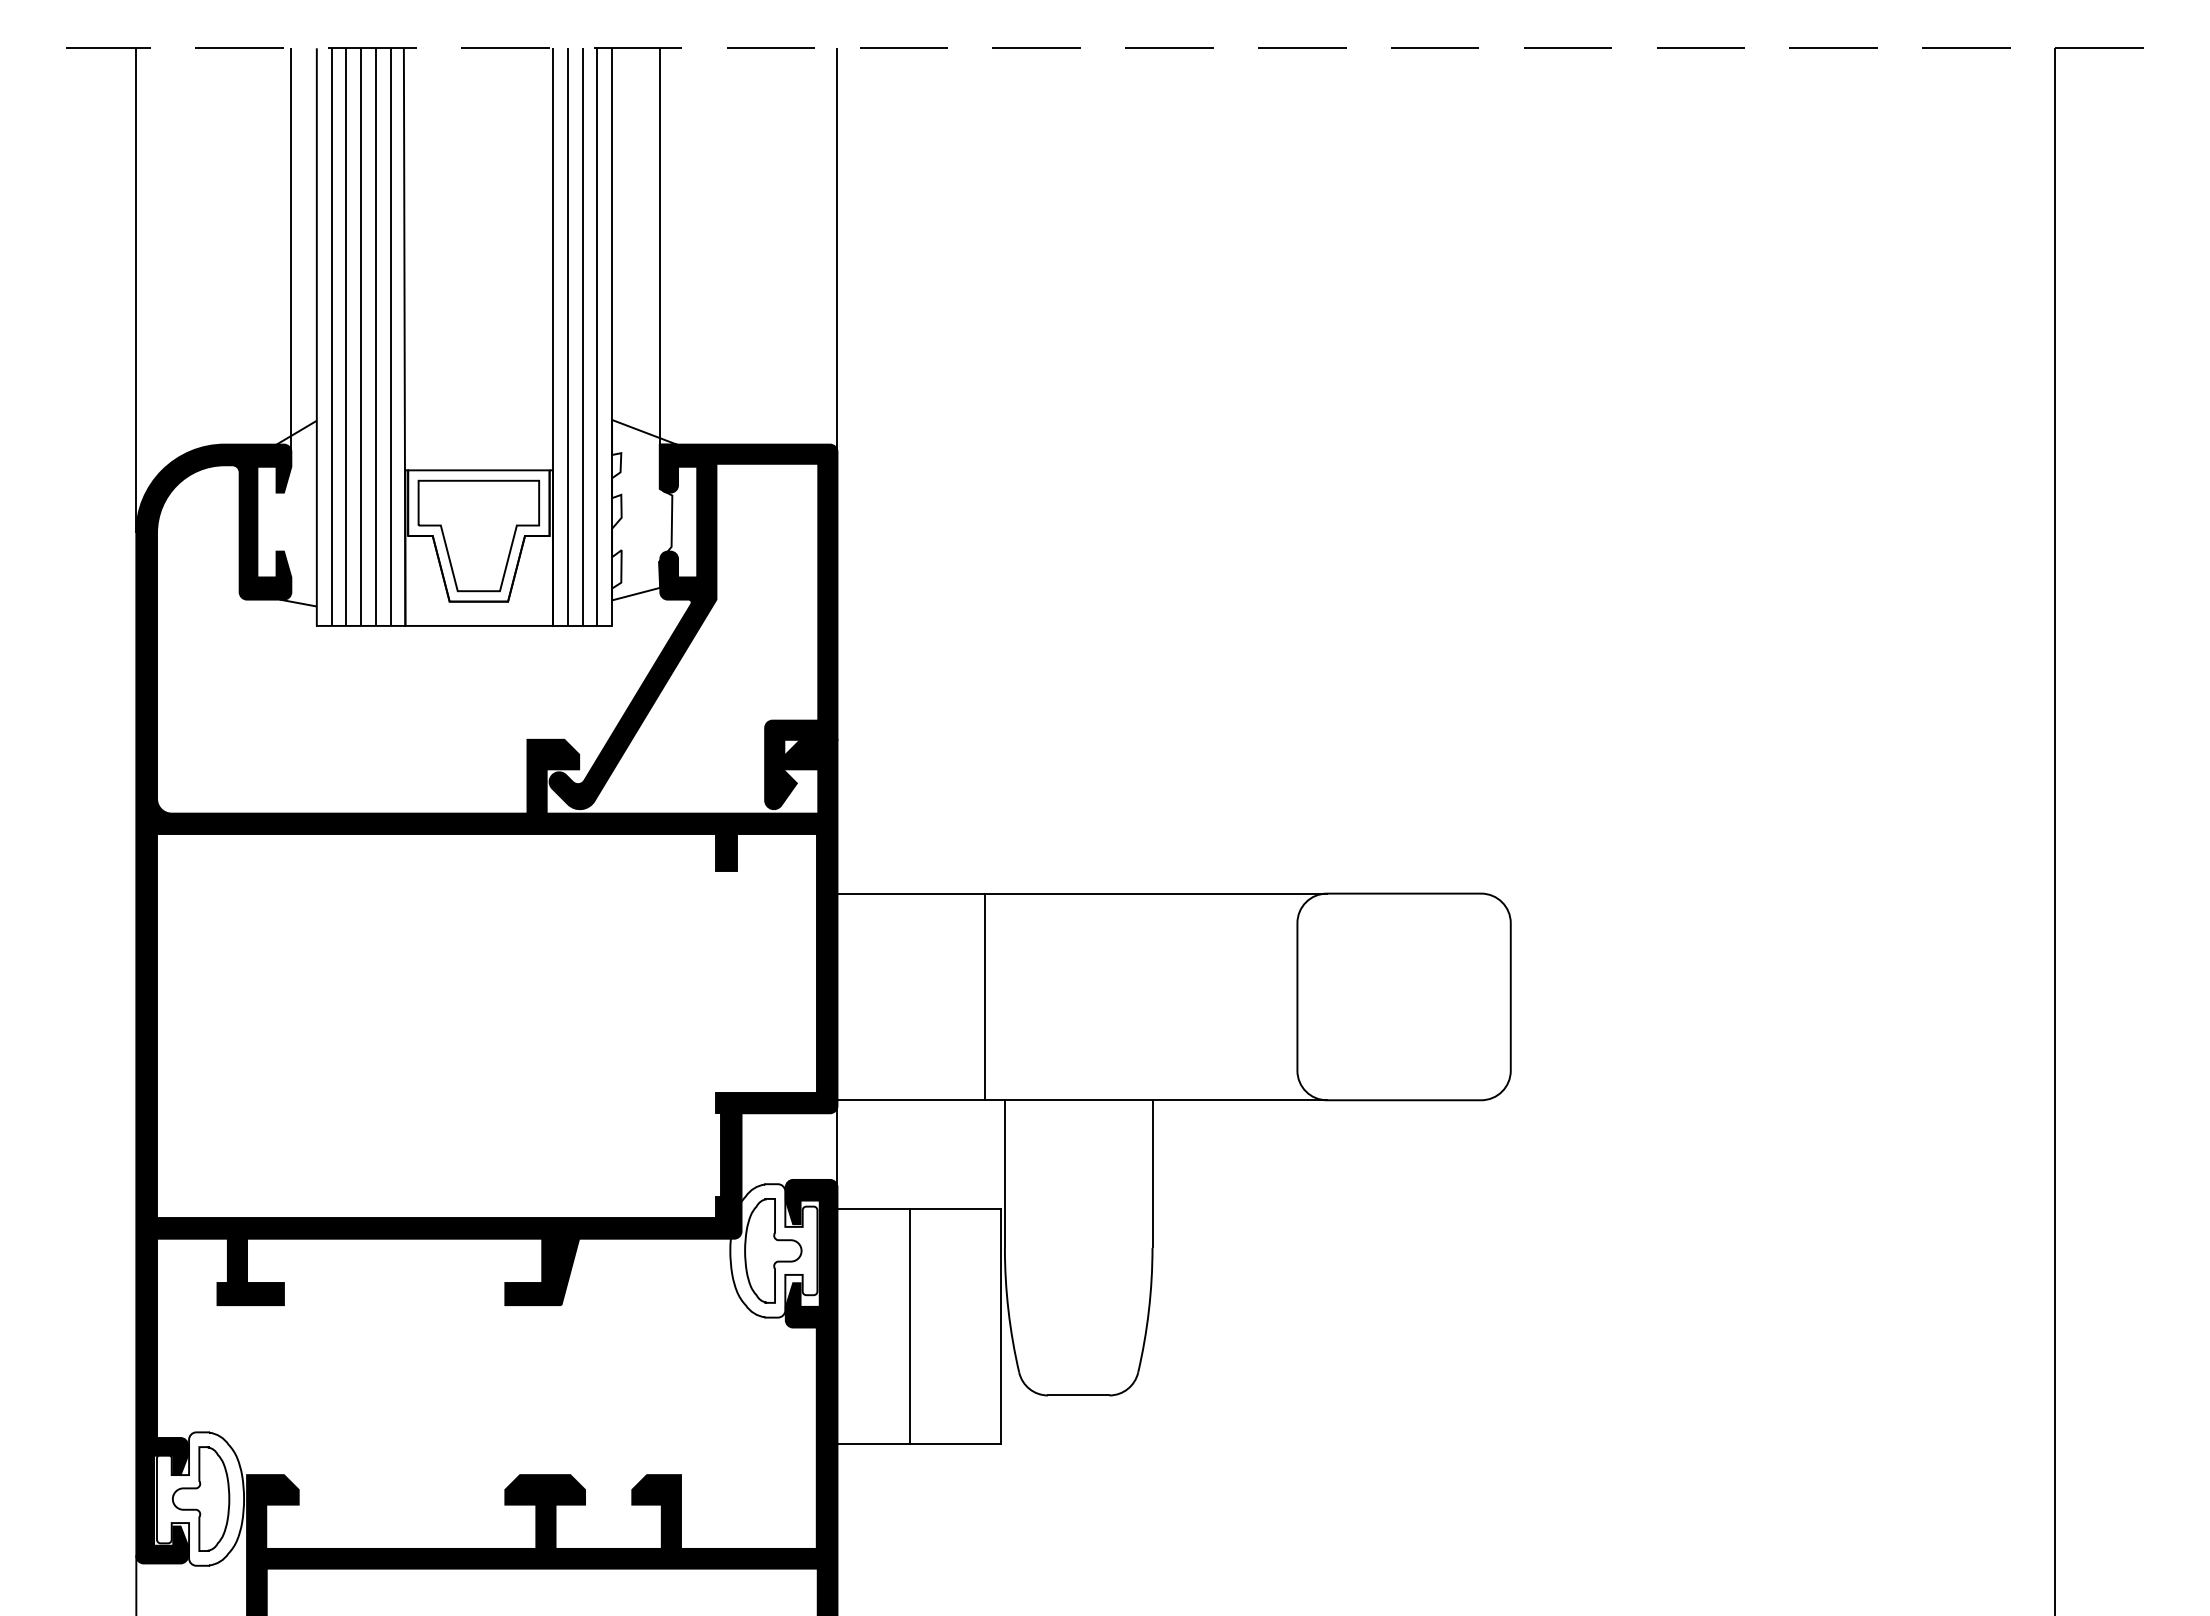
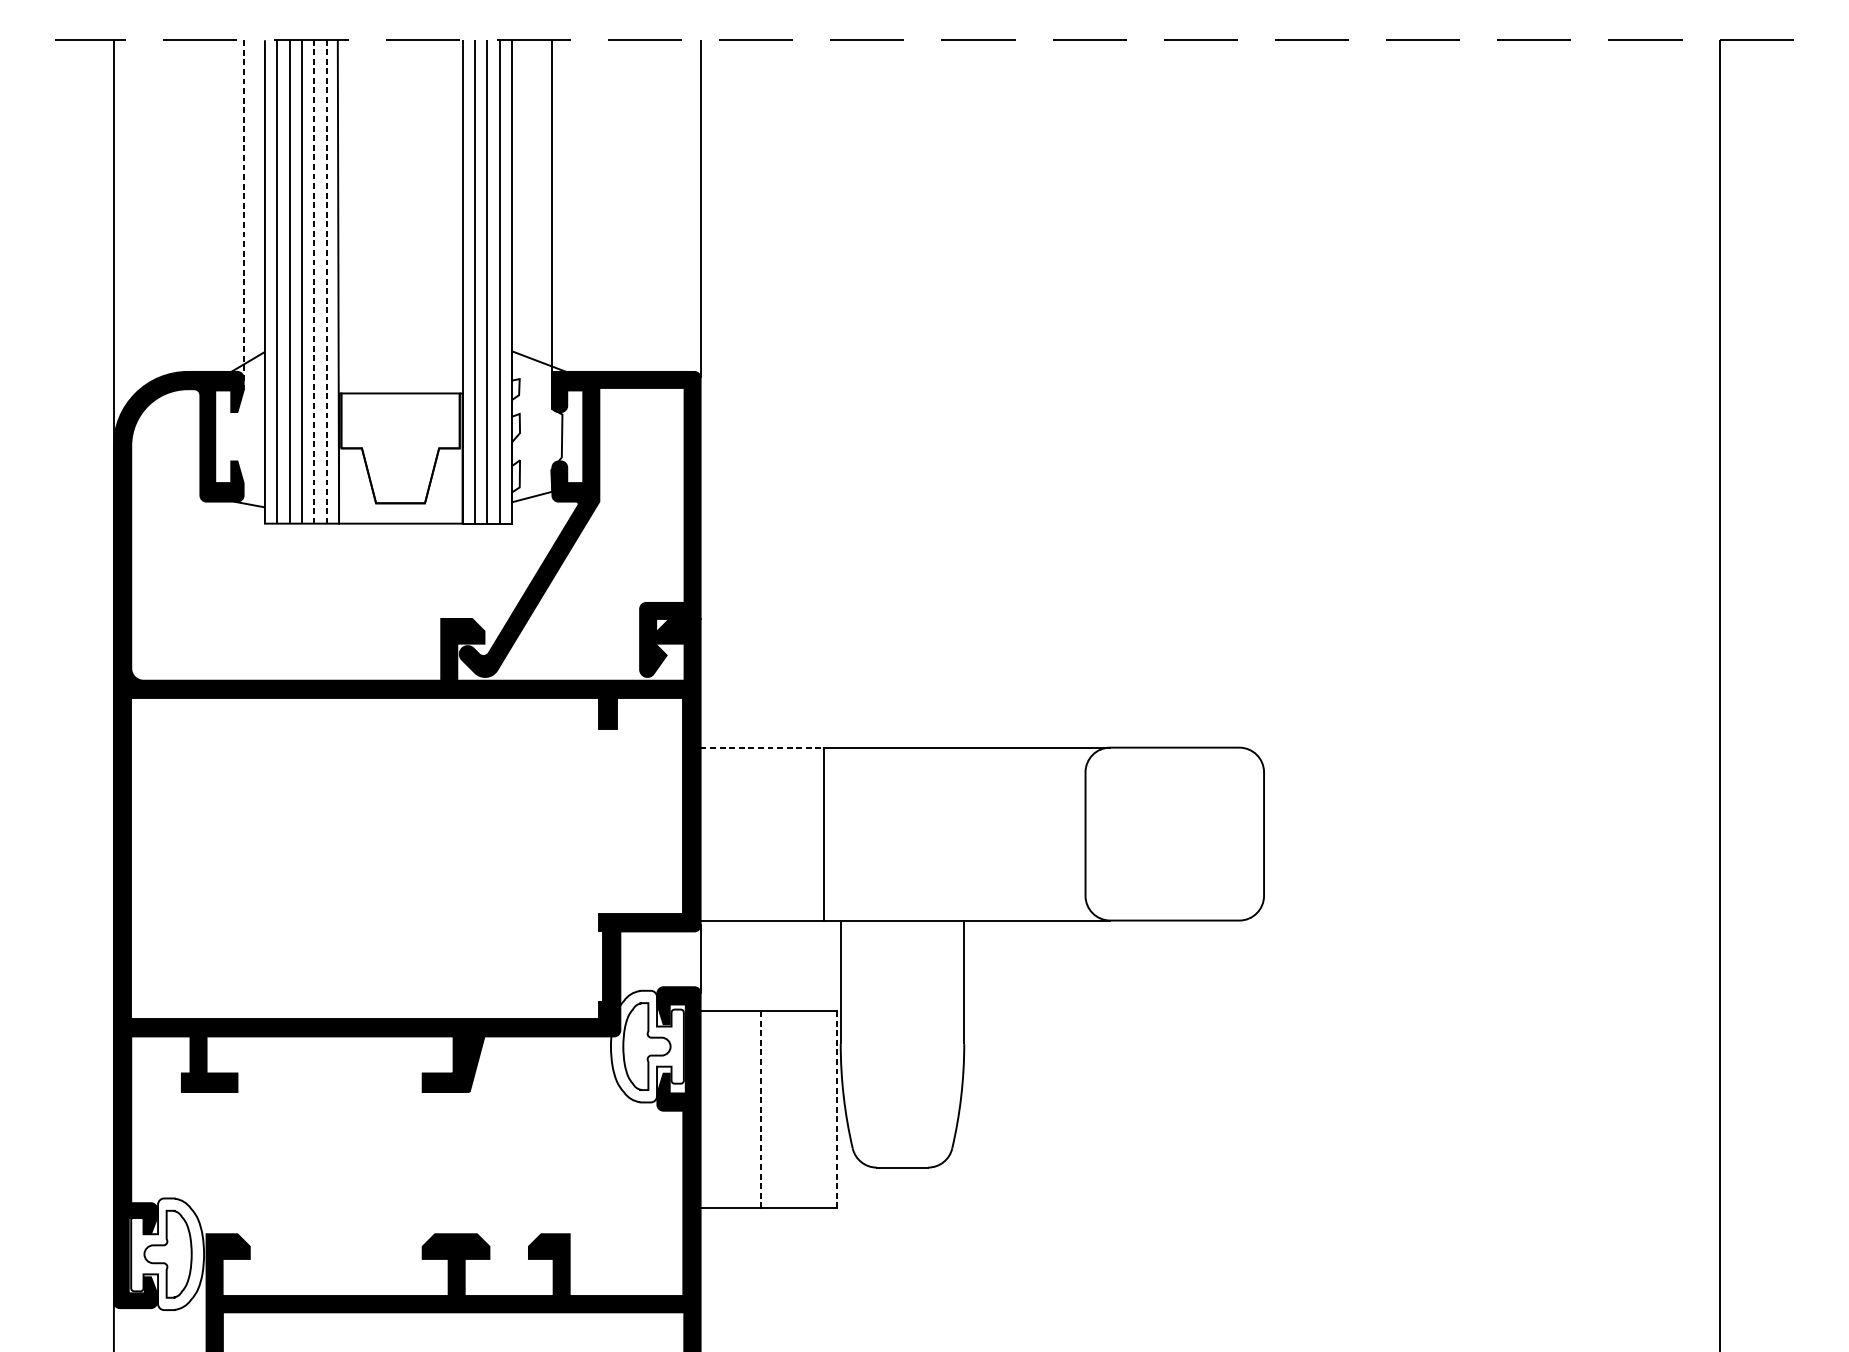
line: (291, 258) -> (243, 216), solid -> dashed
line: (375, 337) -> (314, 282), solid -> dashed
line: (390, 337) -> (326, 282), solid -> dashed
part: (478, 535) -> (400, 447), removed
line: (911, 893) -> (762, 747), solid -> dashed
line: (909, 1326) -> (760, 1109), solid -> dashed
line: (1000, 1326) -> (837, 1109), solid -> dashed

